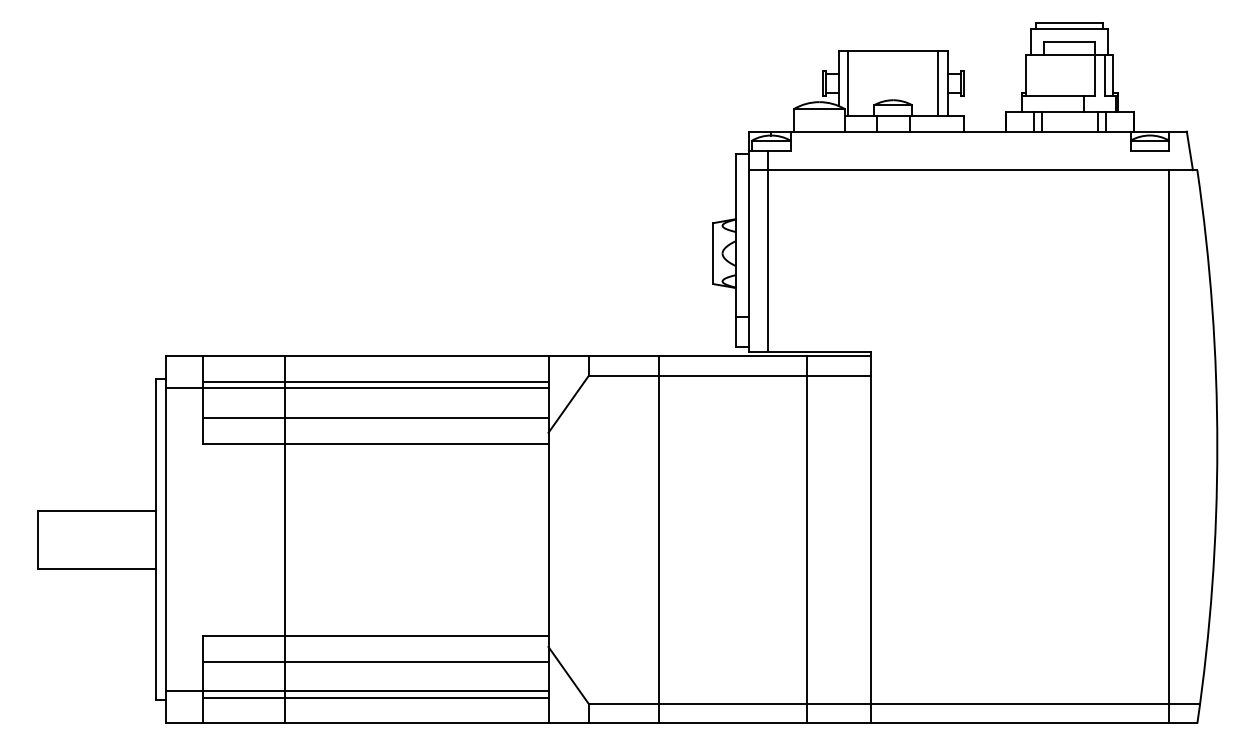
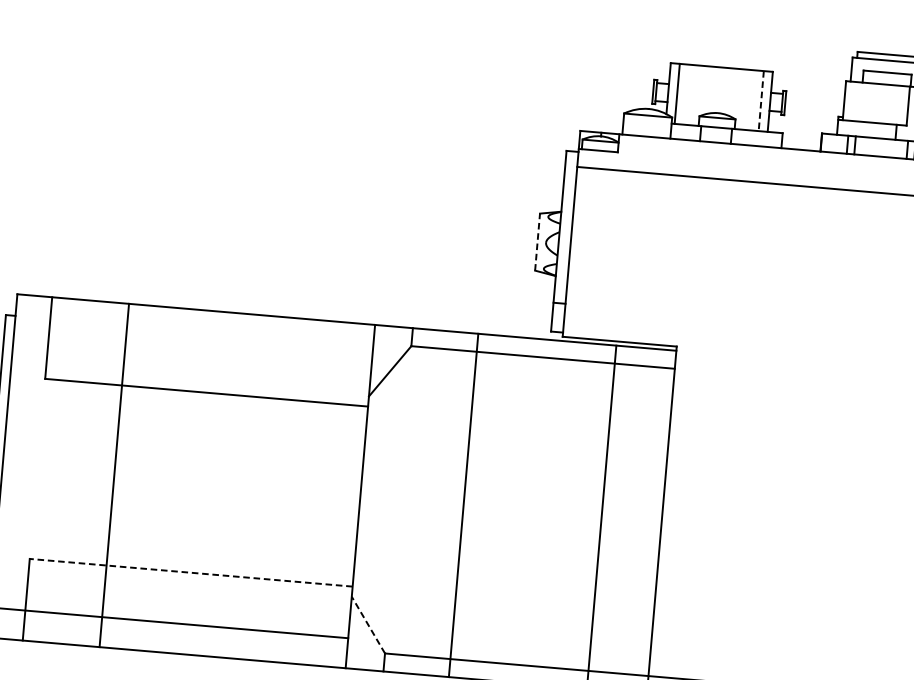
line: (938, 84) -> (761, 102), solid -> dashed
line: (768, 250) -> (589, 243), removed
line: (713, 253) -> (537, 242), solid -> dashed
line: (375, 381) -> (211, 334), removed
line: (357, 388) -> (193, 339), removed
line: (375, 417) -> (208, 368), removed
line: (375, 636) -> (190, 573), solid -> dashed
line: (375, 661) -> (188, 596), removed
line: (568, 675) -> (368, 625), solid -> dashed
line: (375, 697) -> (185, 630), removed

